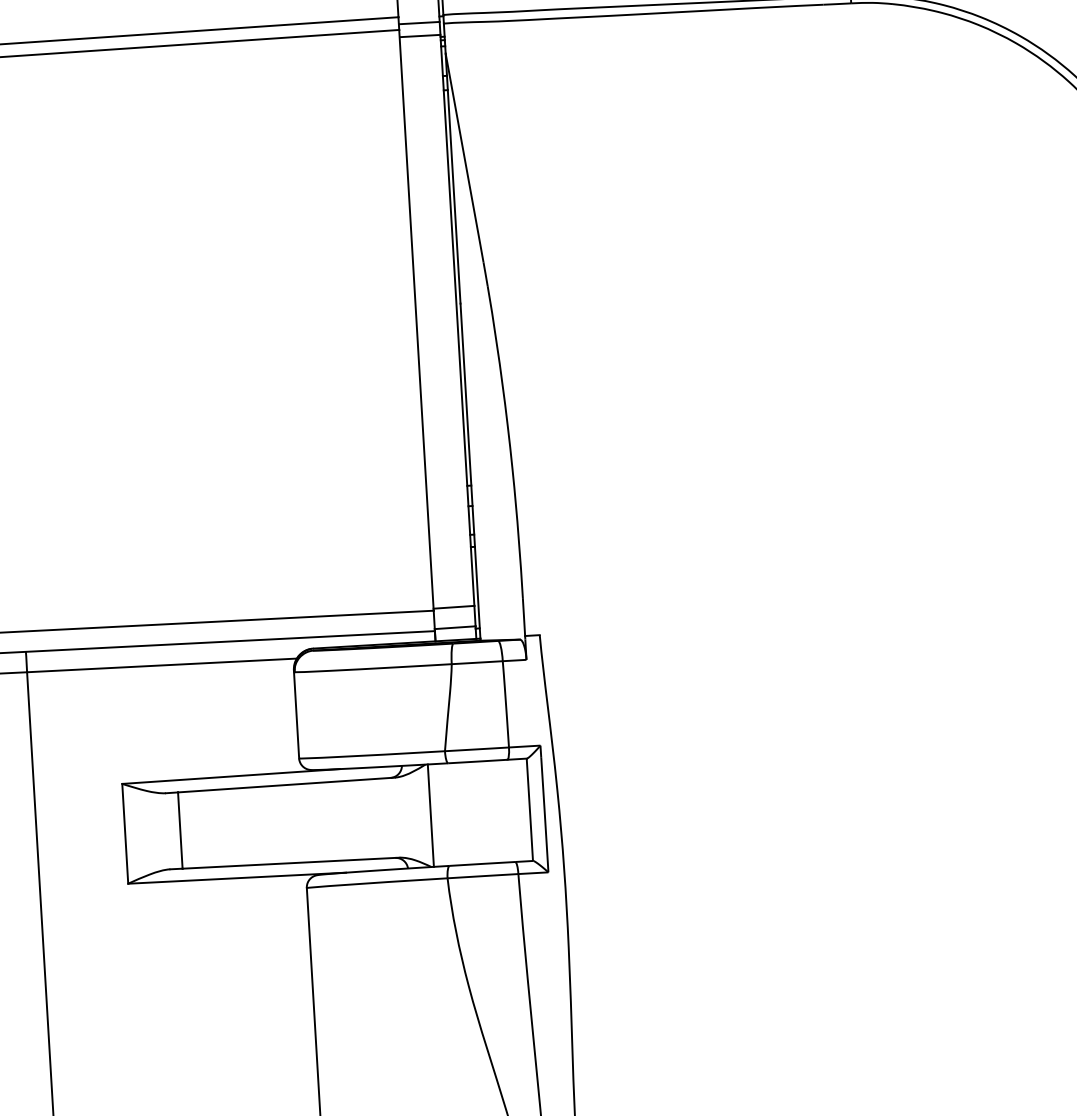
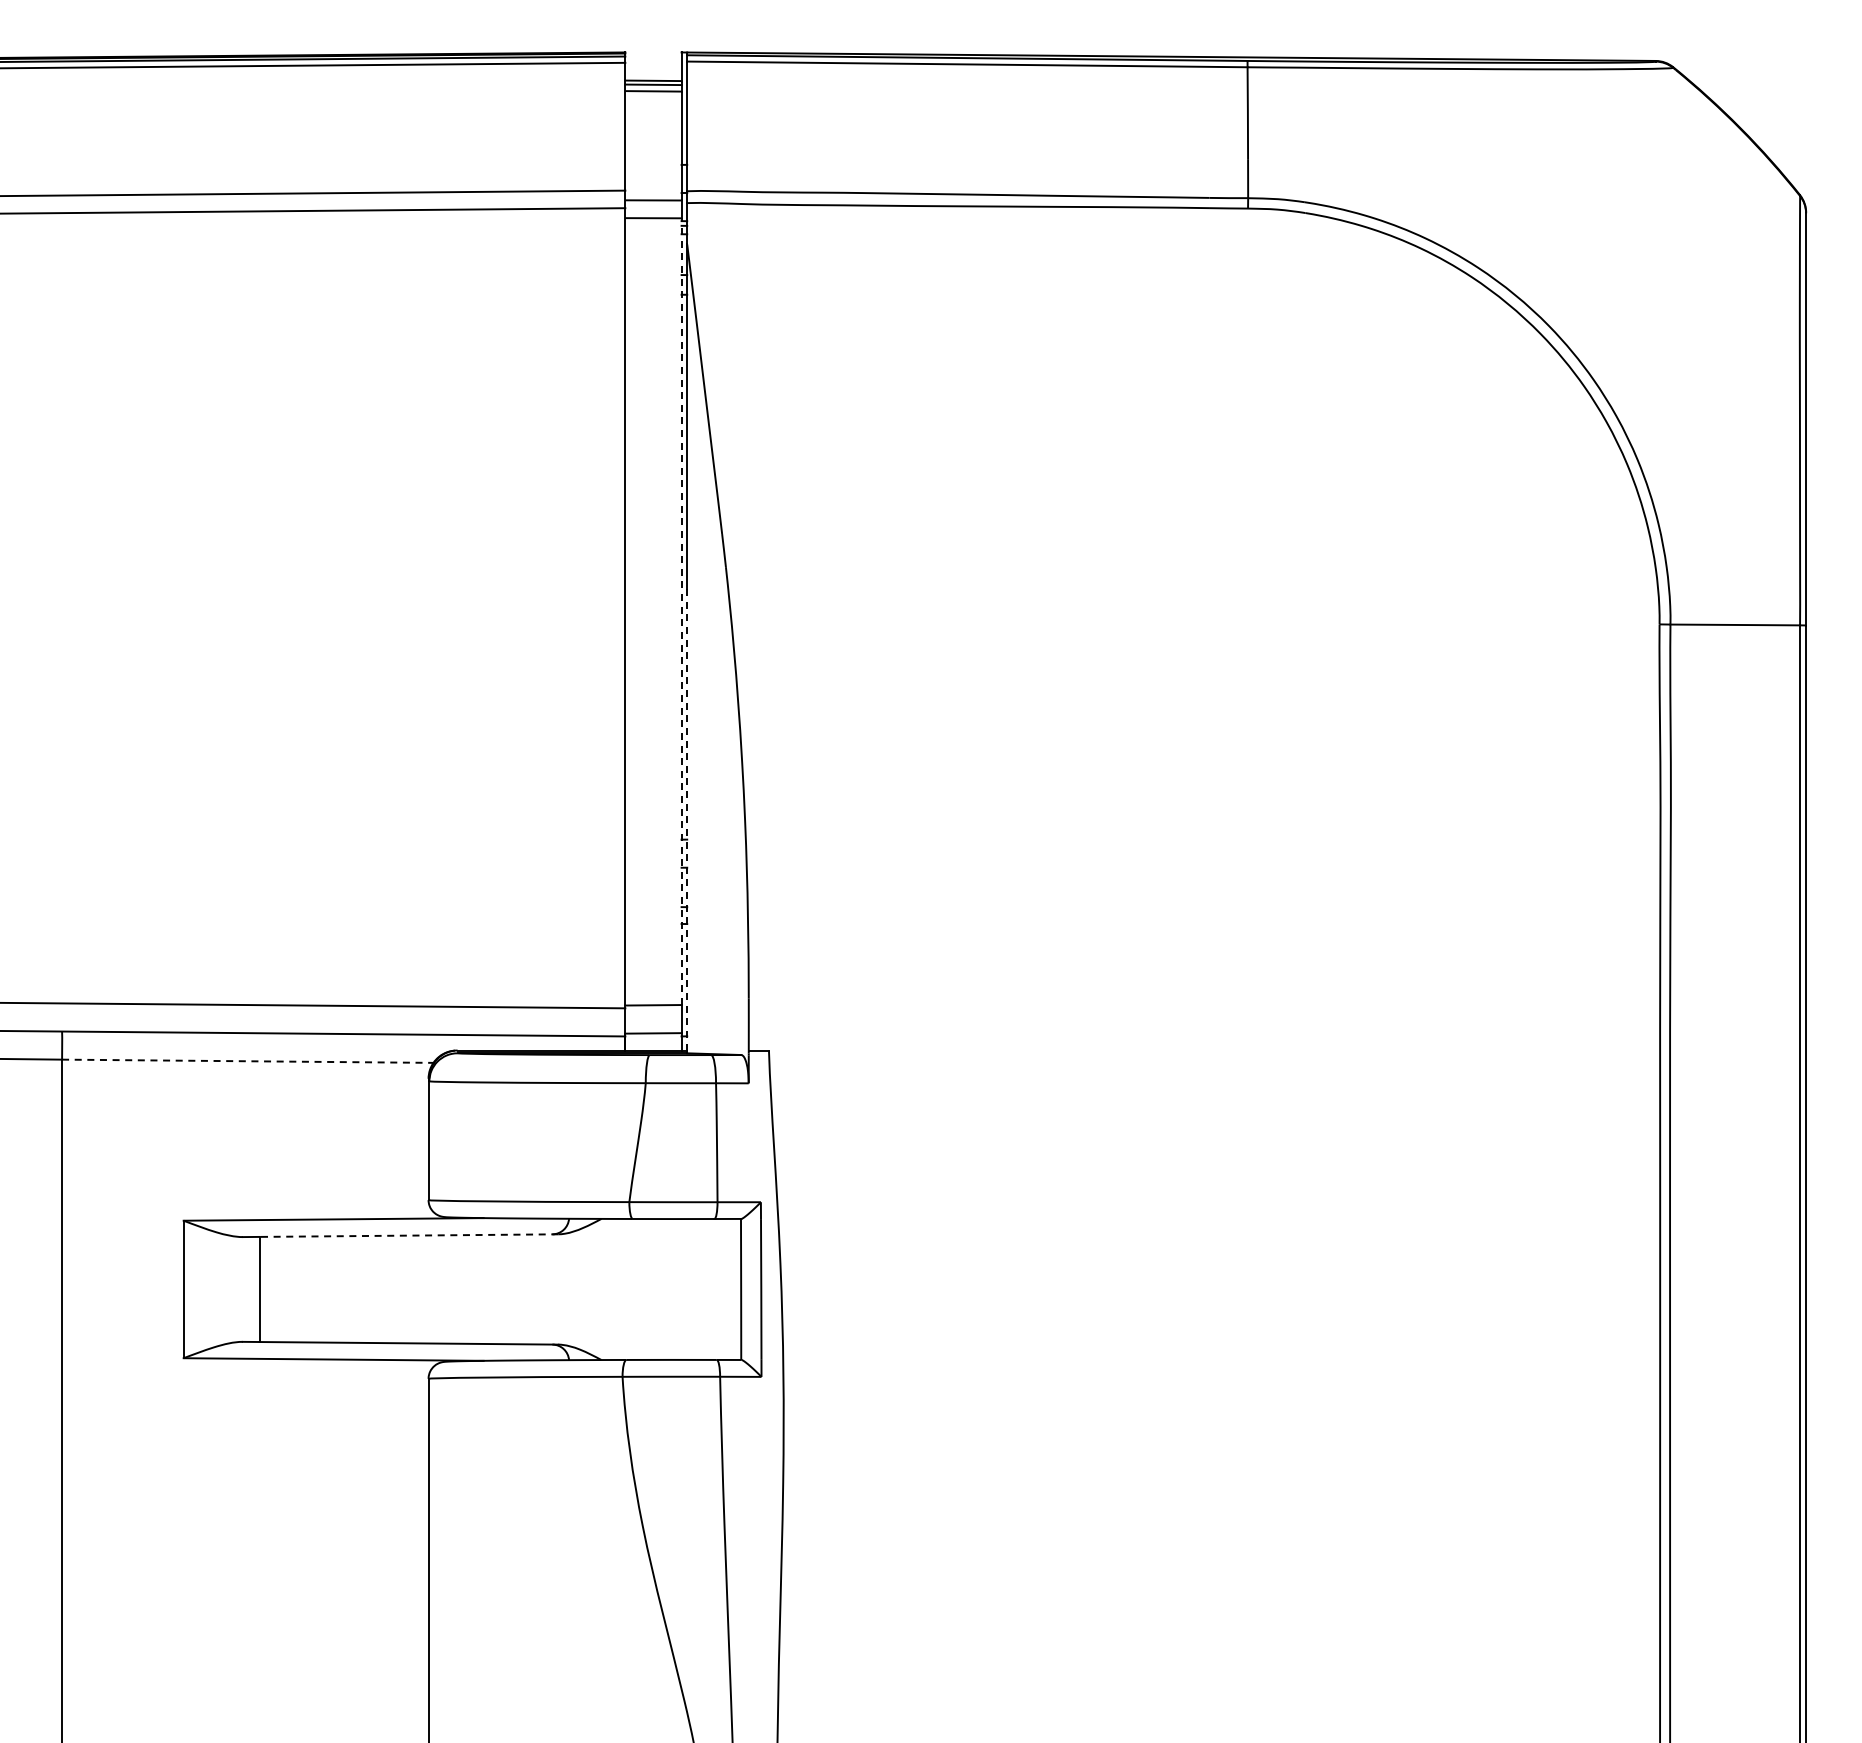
line: (457, 320) -> (681, 611), solid -> dashed
line: (470, 470) -> (687, 819), solid -> dashed
line: (161, 665) -> (247, 1061), solid -> dashed
line: (286, 784) -> (408, 1235), solid -> dashed
line: (430, 815) -> (604, 1289), removed

